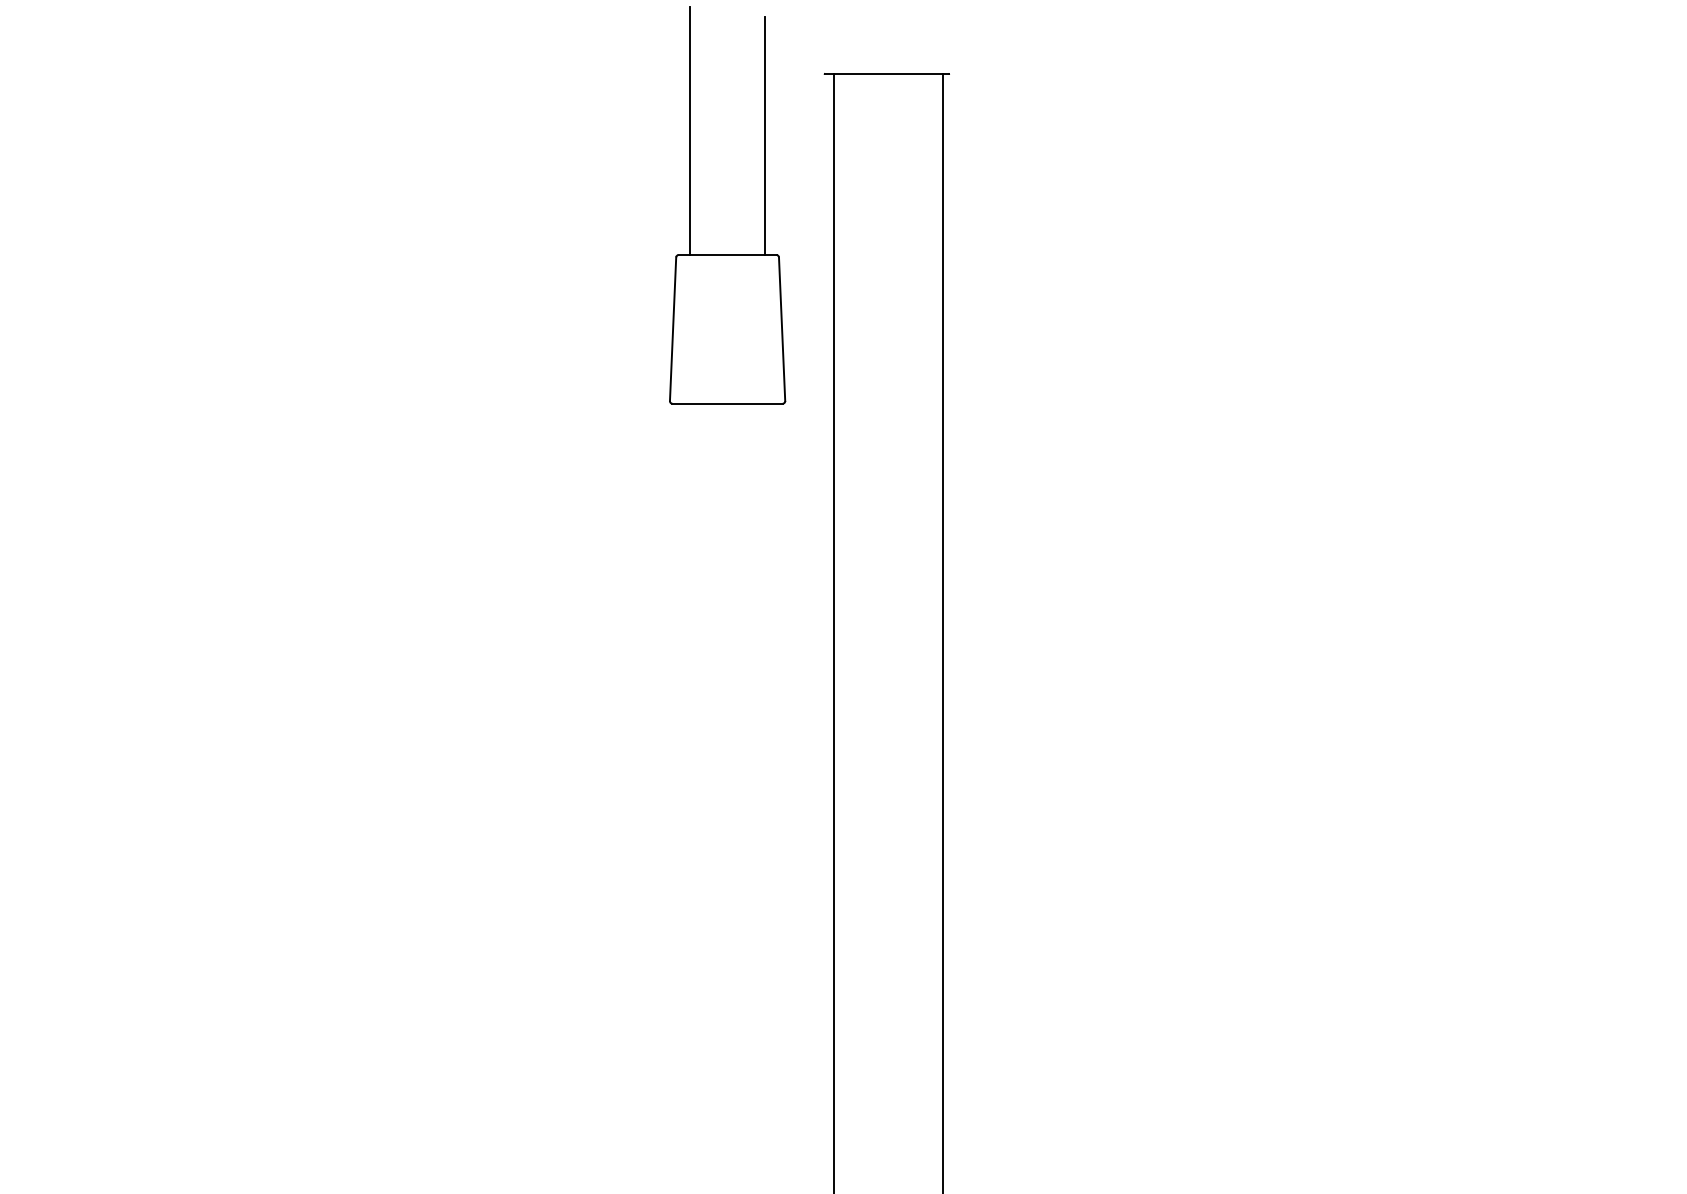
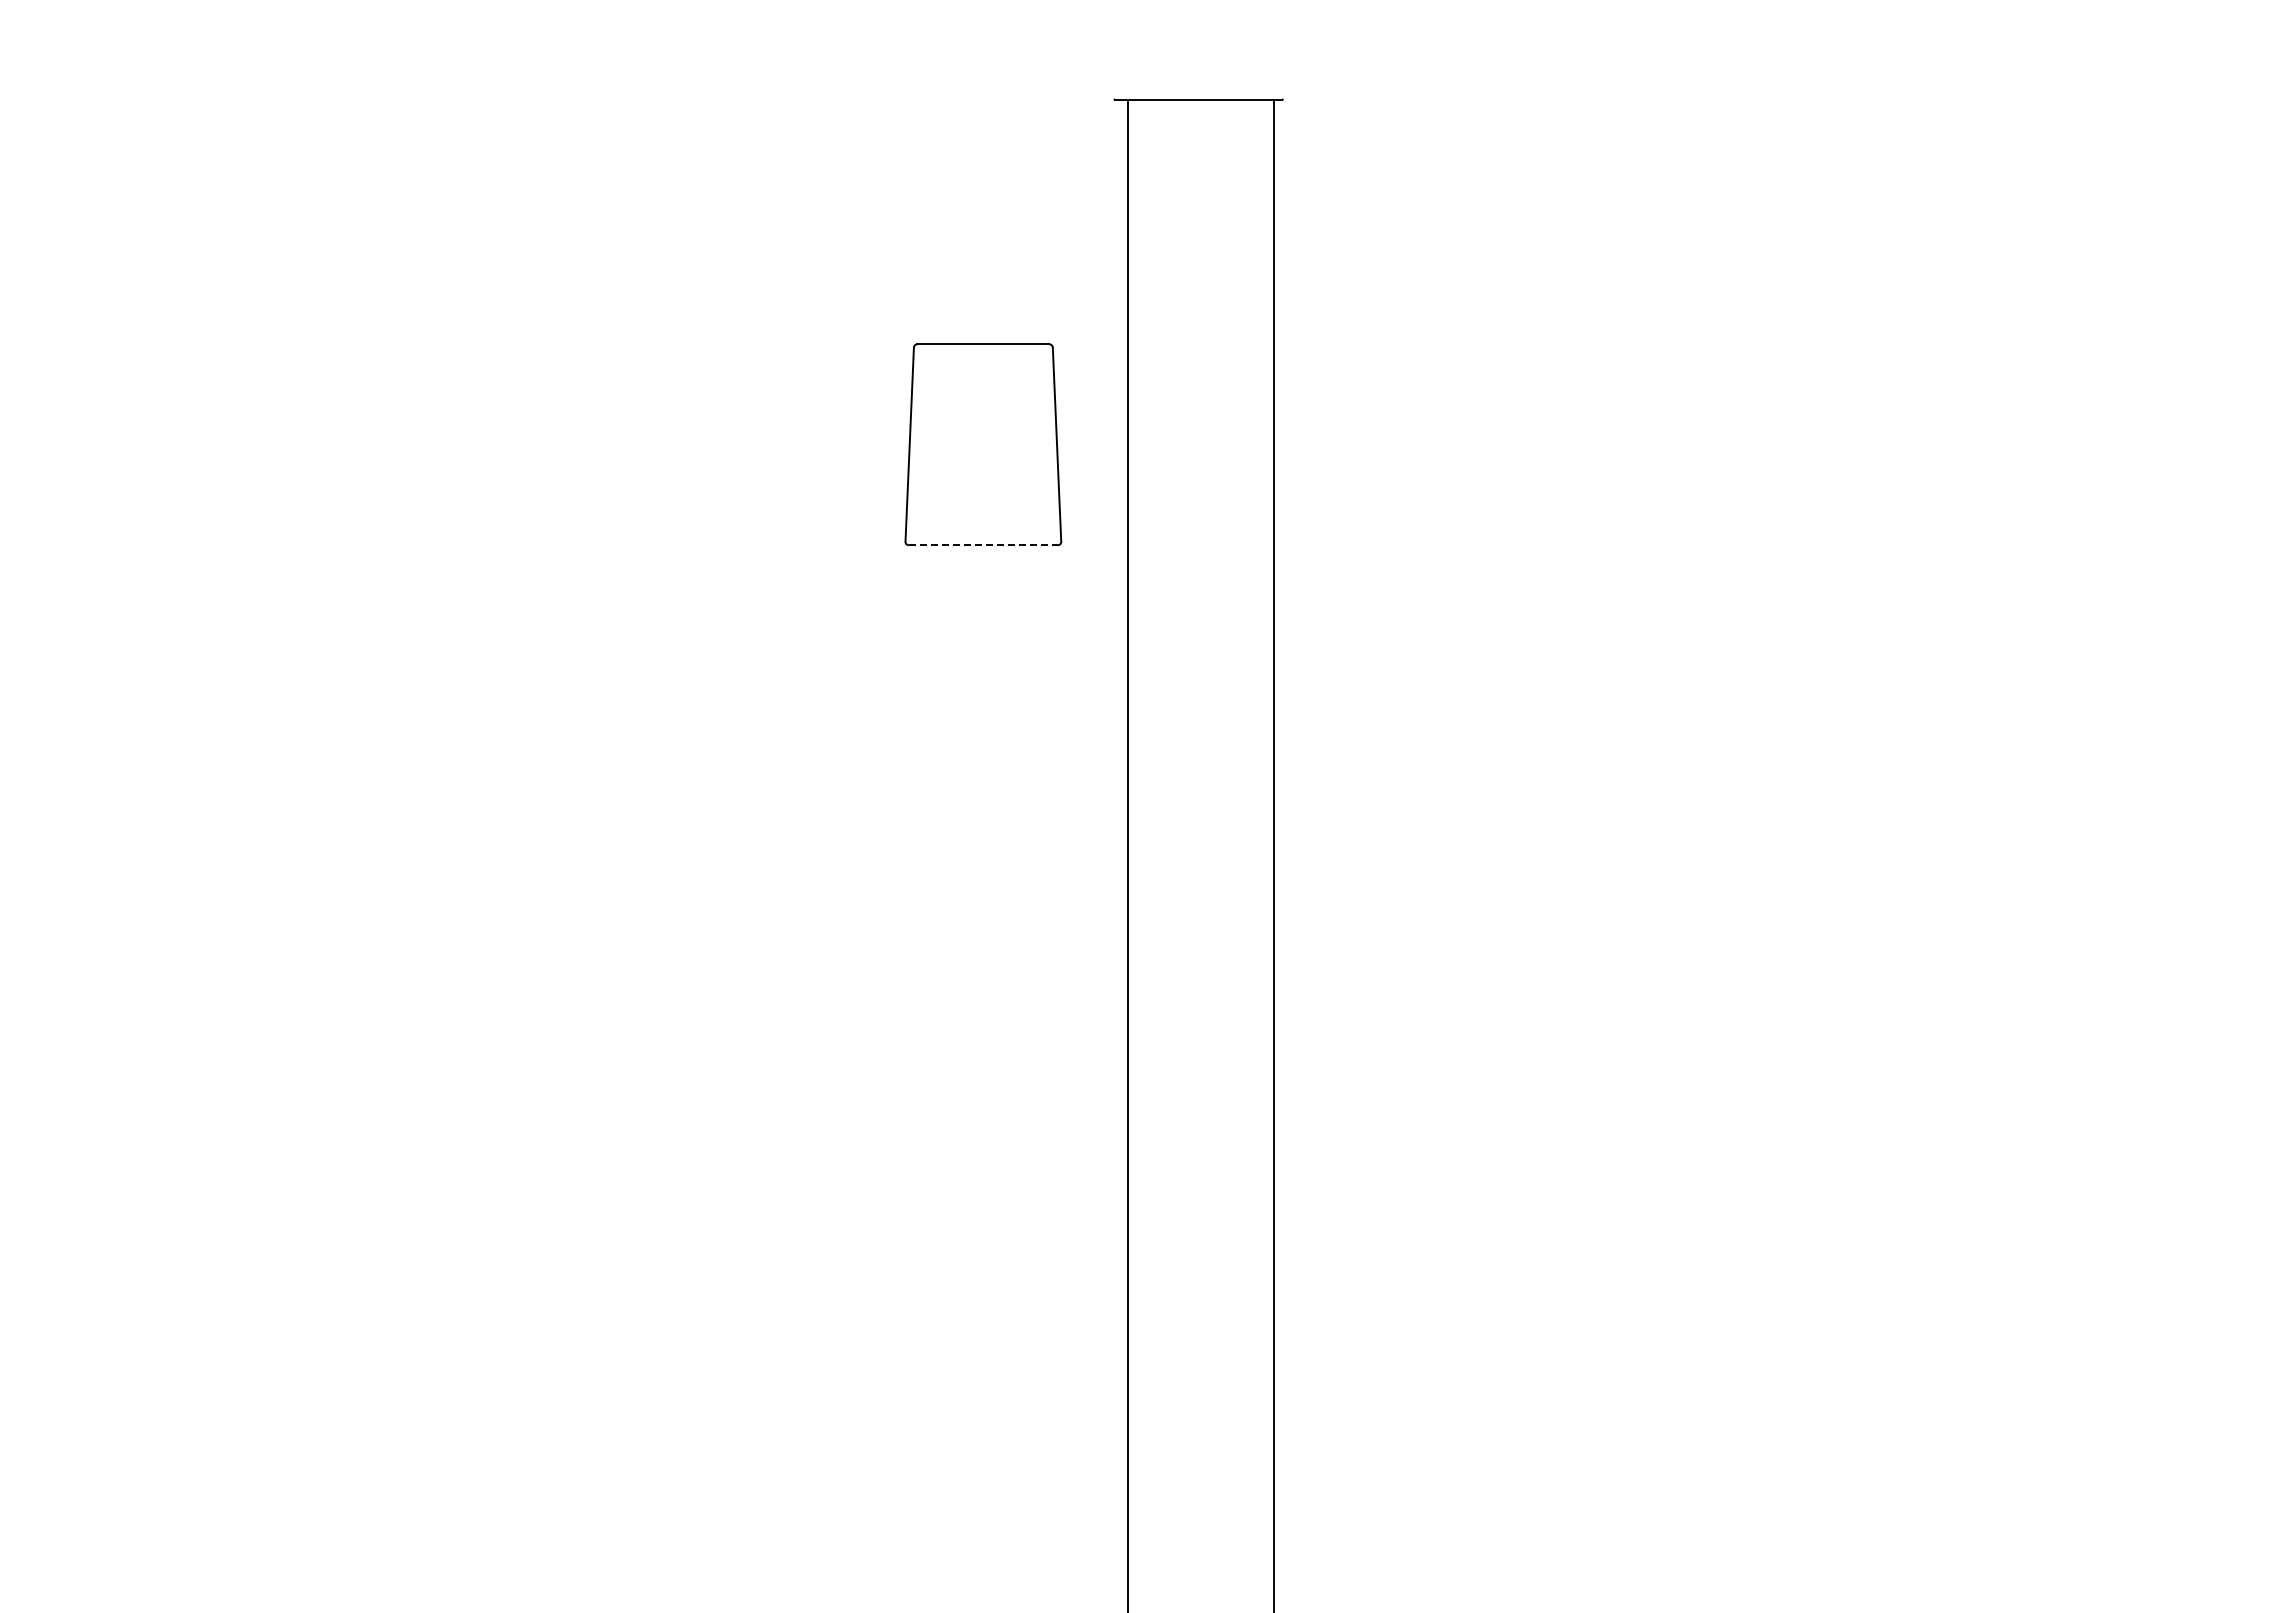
line: (690, 130) -> (933, 176), removed
line: (764, 135) -> (1033, 183), removed
line: (727, 403) -> (983, 545), solid -> dashed

